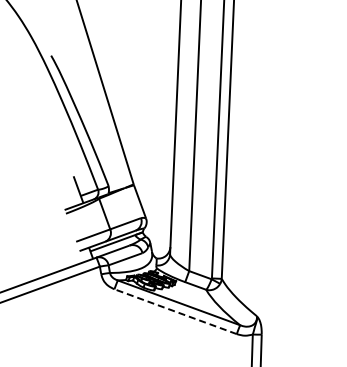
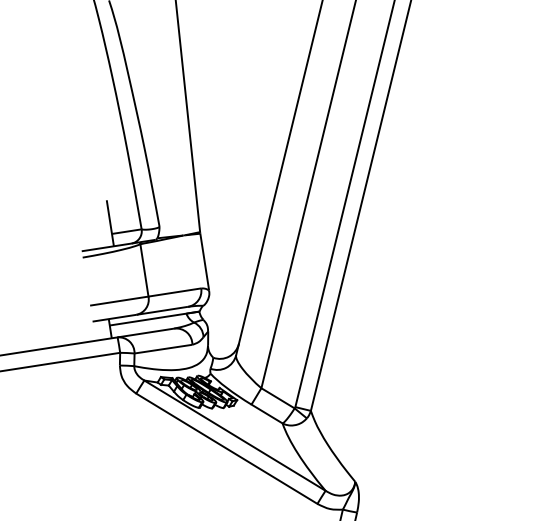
line: (175, 311) -> (226, 448), dashed -> solid

